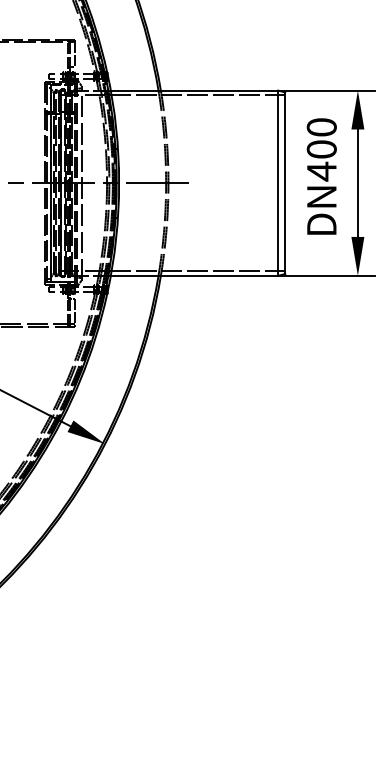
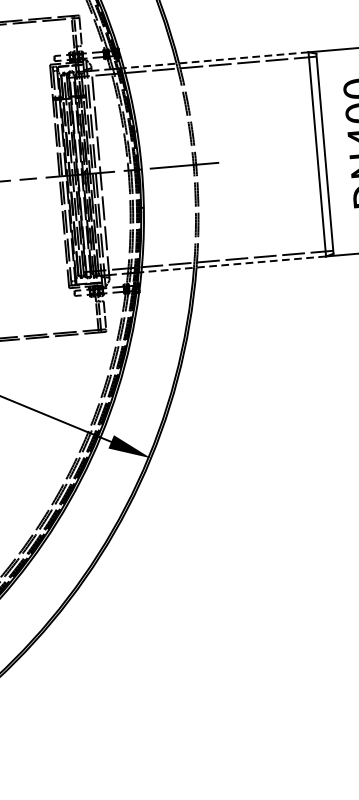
line: (194, 90) -> (216, 60), solid -> dashed
line: (194, 275) -> (233, 264), solid -> dashed

